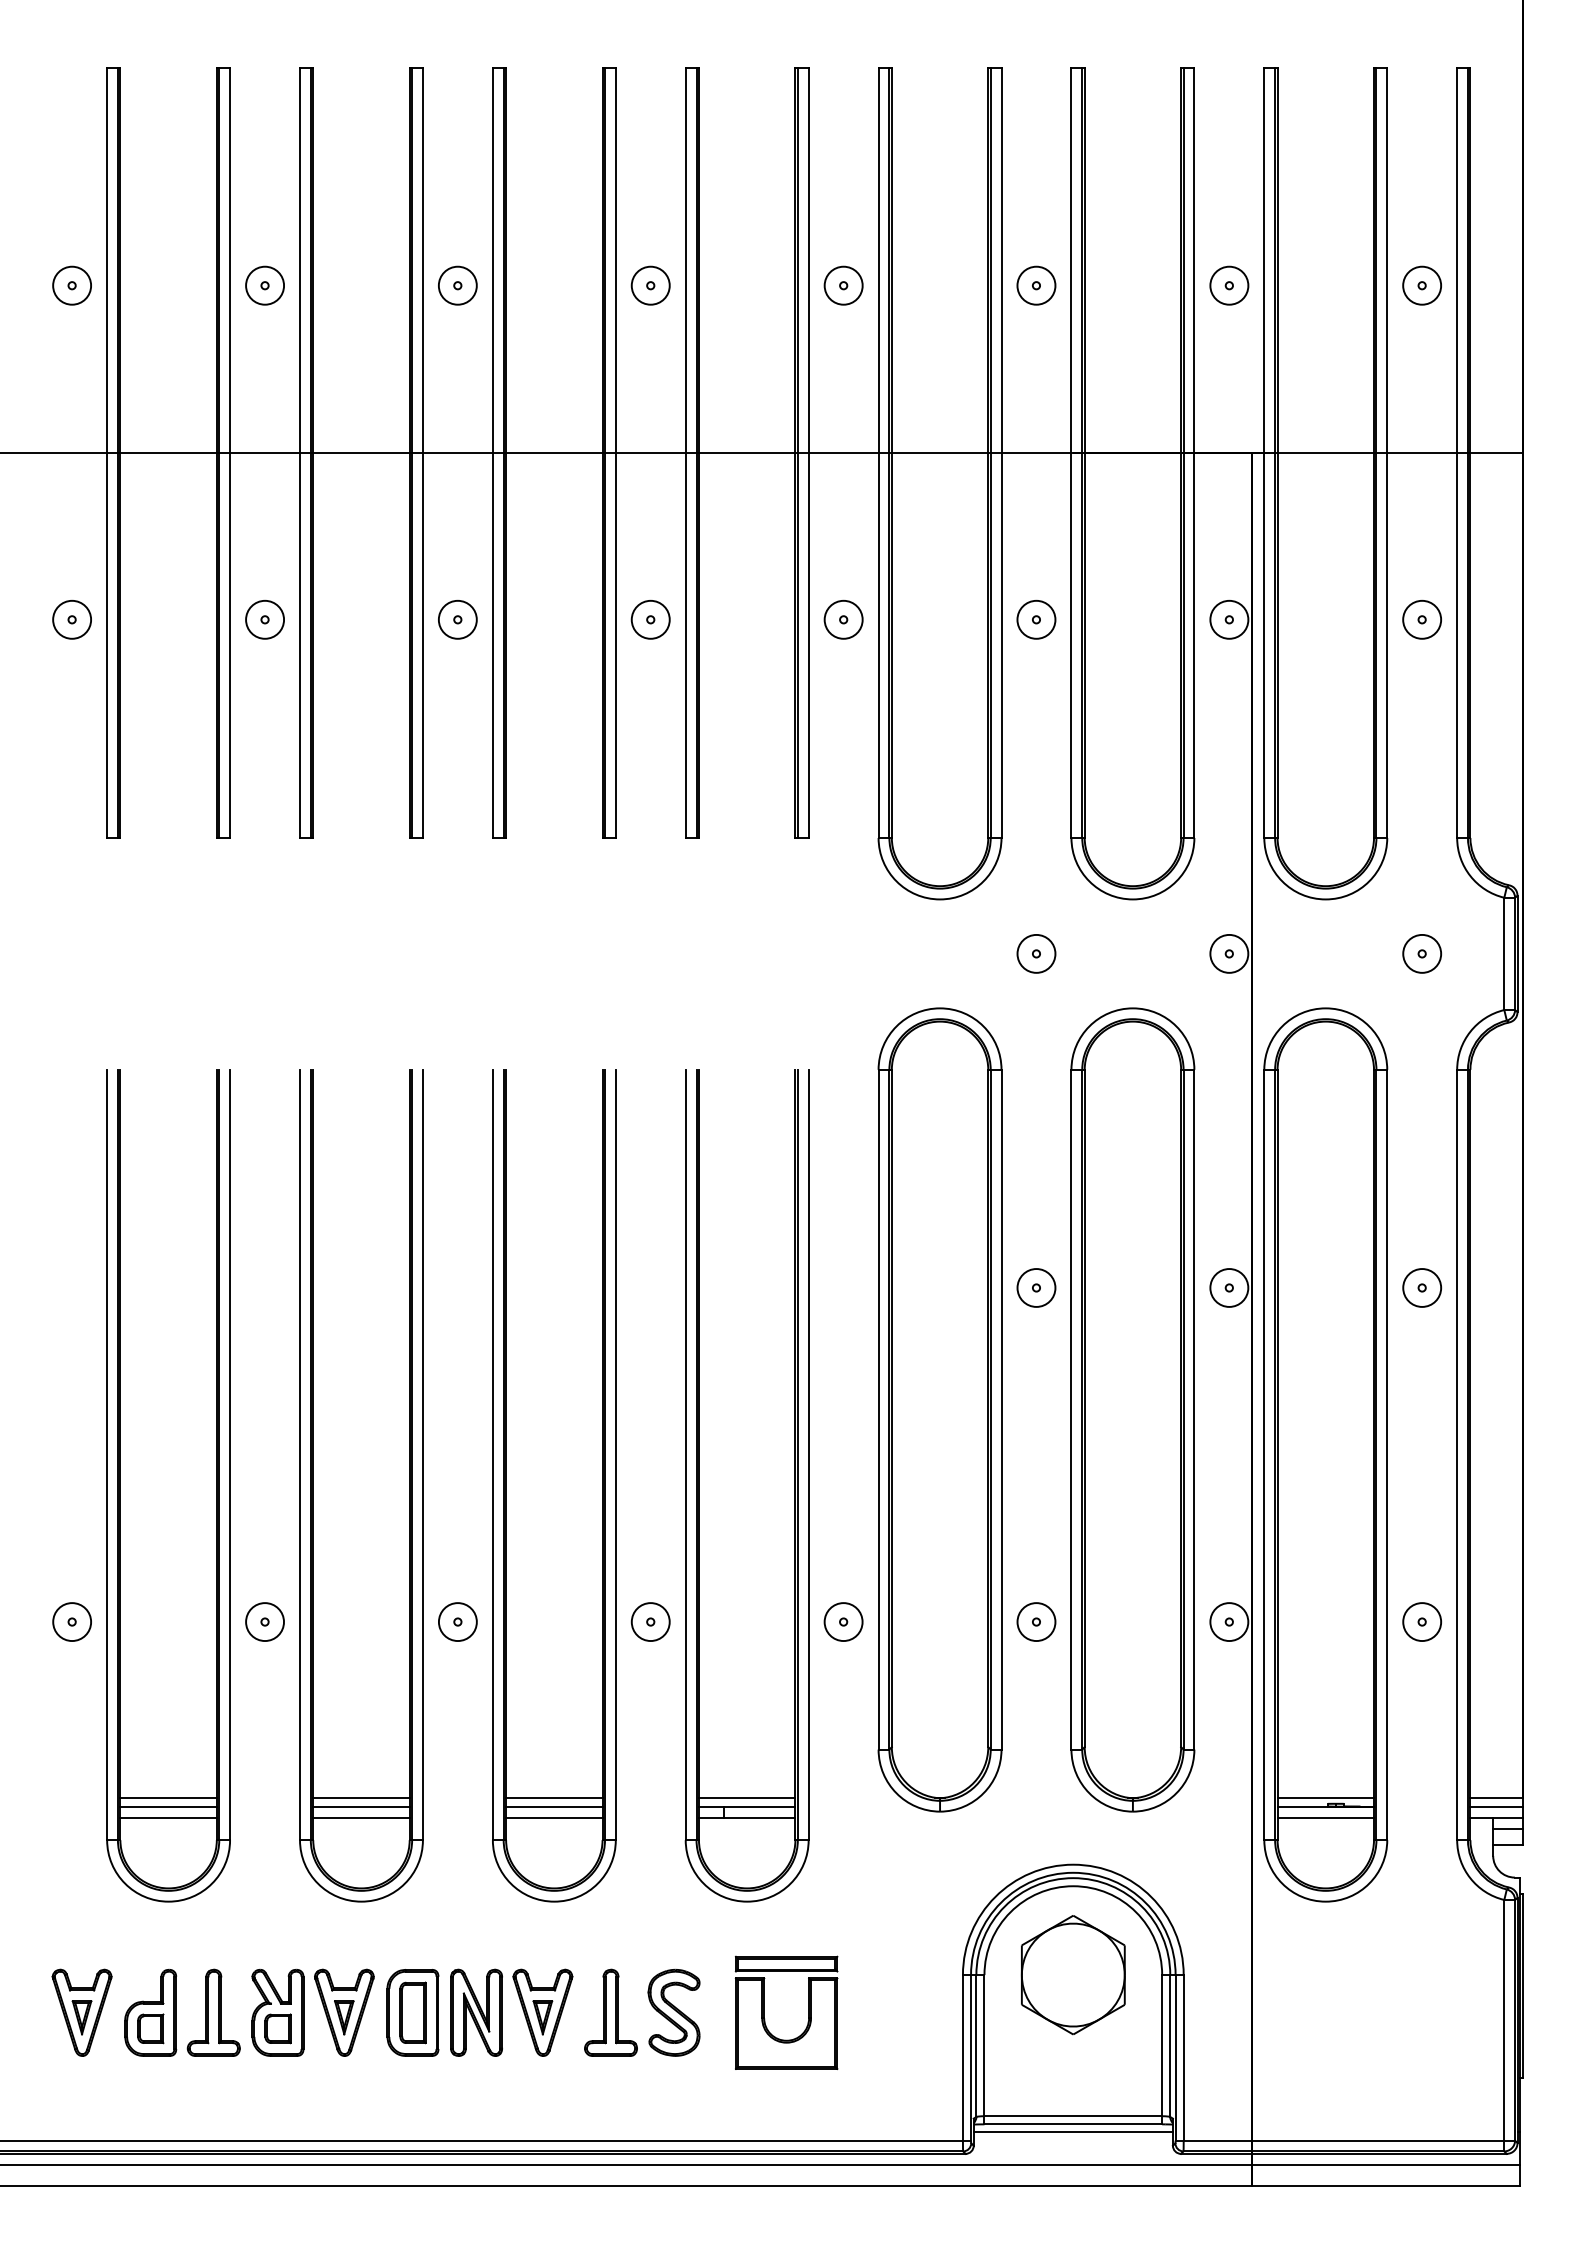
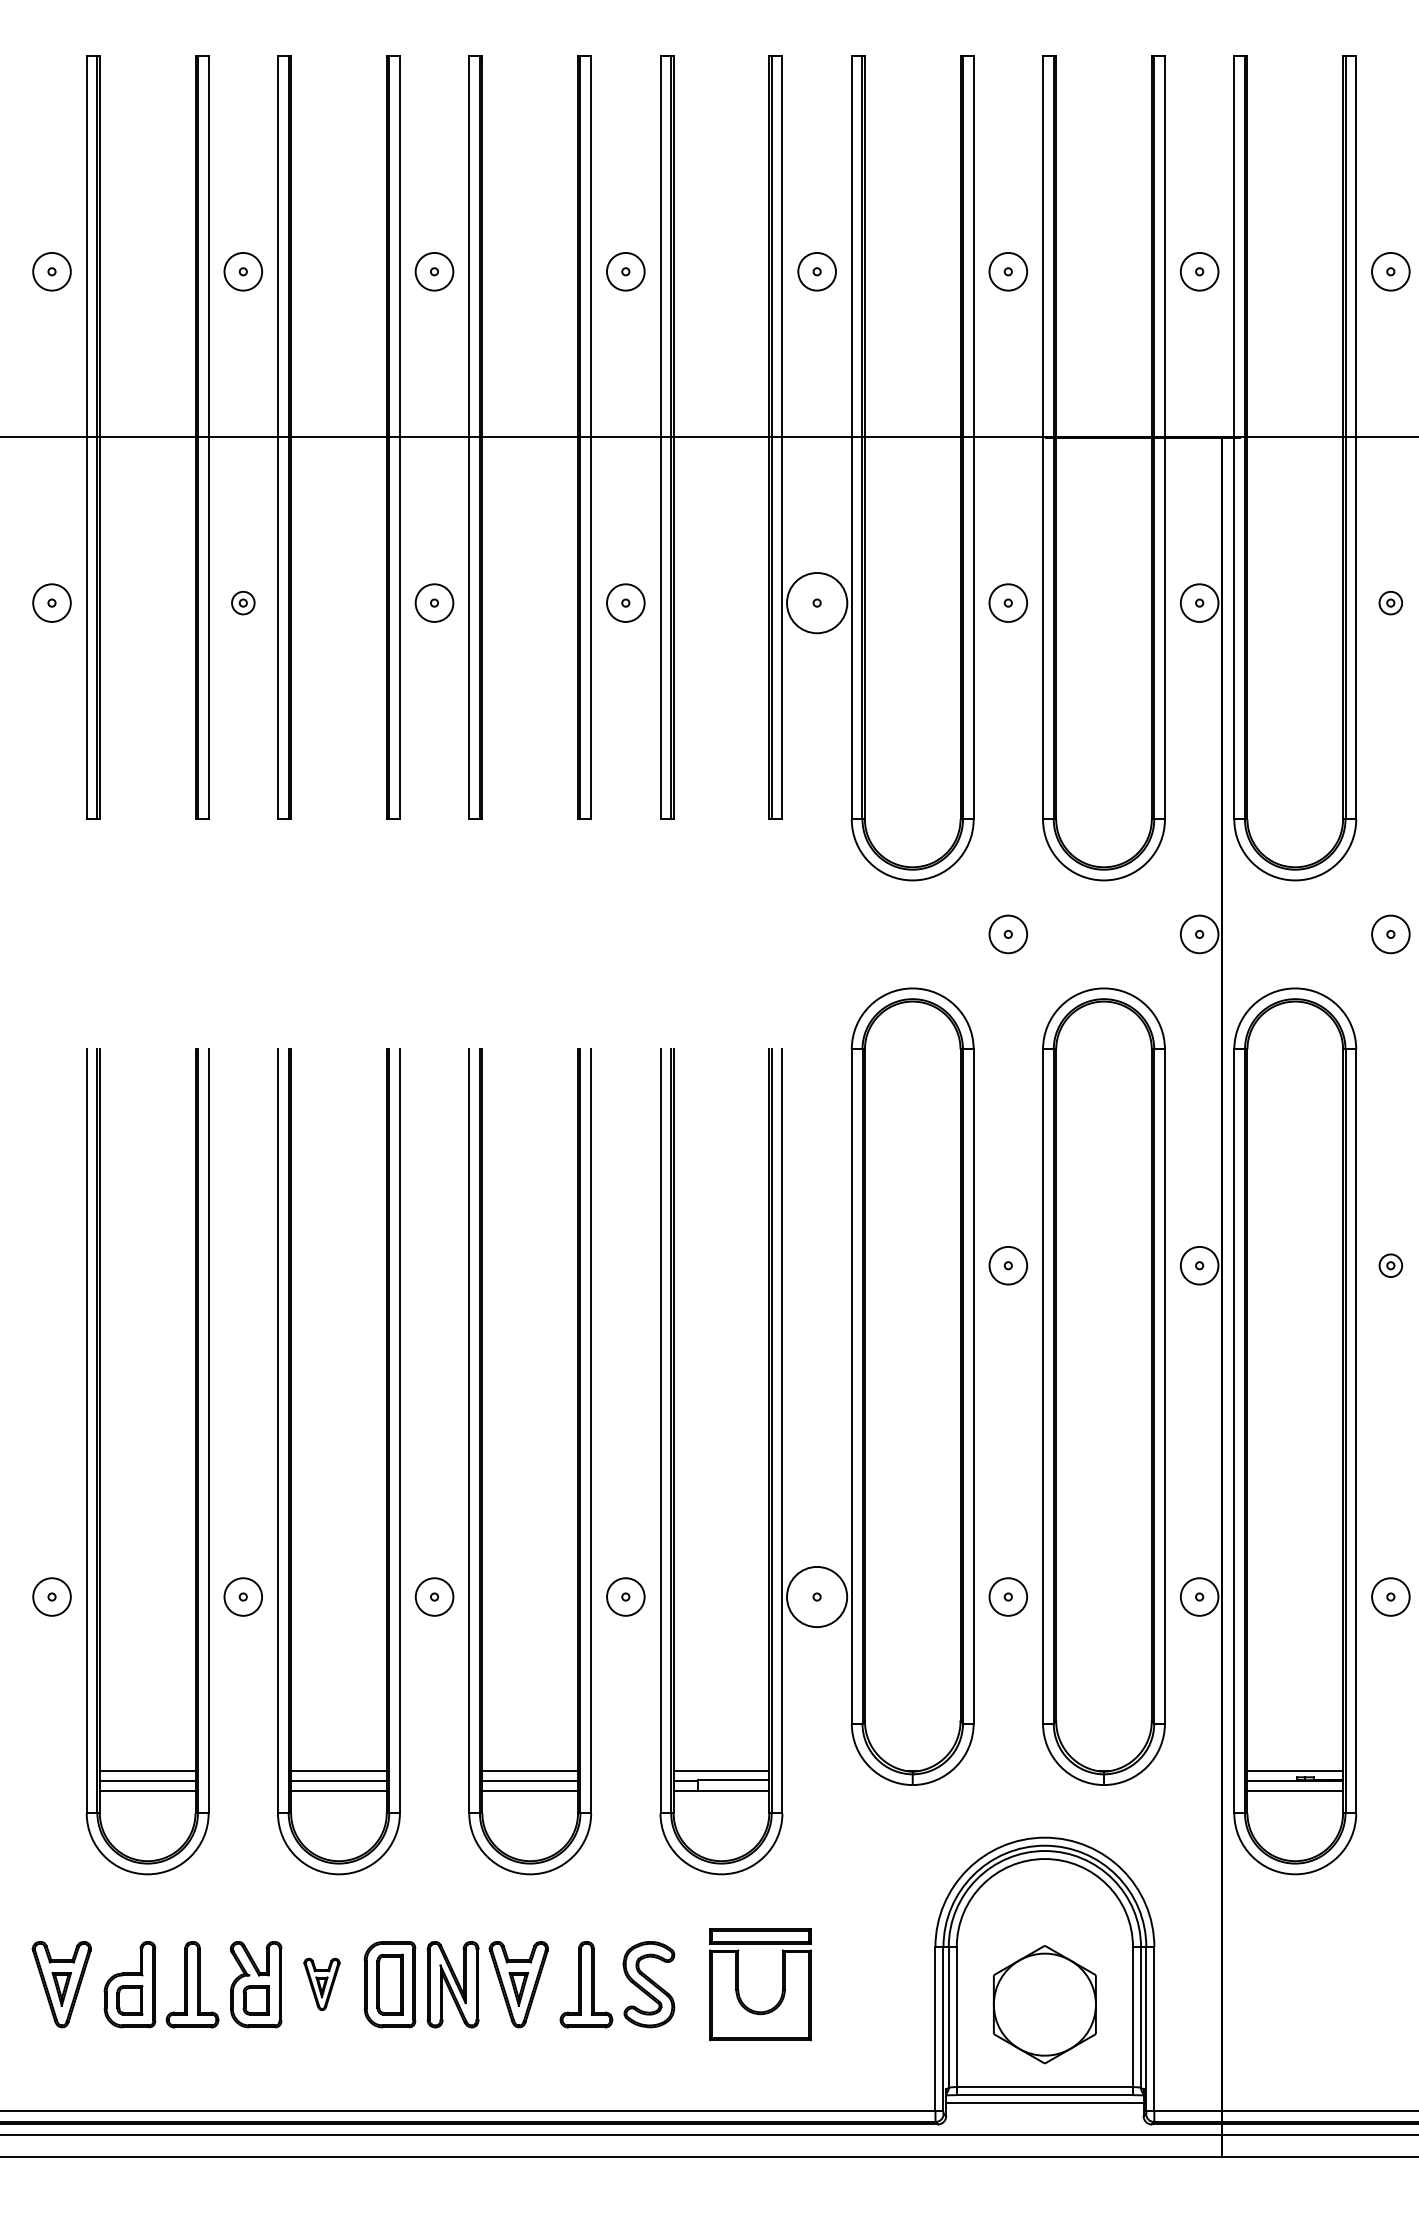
circle: (265, 619) -> (243, 602), size x0.6
circle: (843, 619) -> (816, 602), size x1.6
circle: (1422, 619) -> (1391, 602), size x0.6
circle: (1422, 1287) -> (1391, 1265), size x0.6
circle: (843, 1622) -> (816, 1597), size x1.6
part: (1072, 1975) -> (1044, 2005), moved
part: (344, 2012) -> (322, 1984), size x0.6

